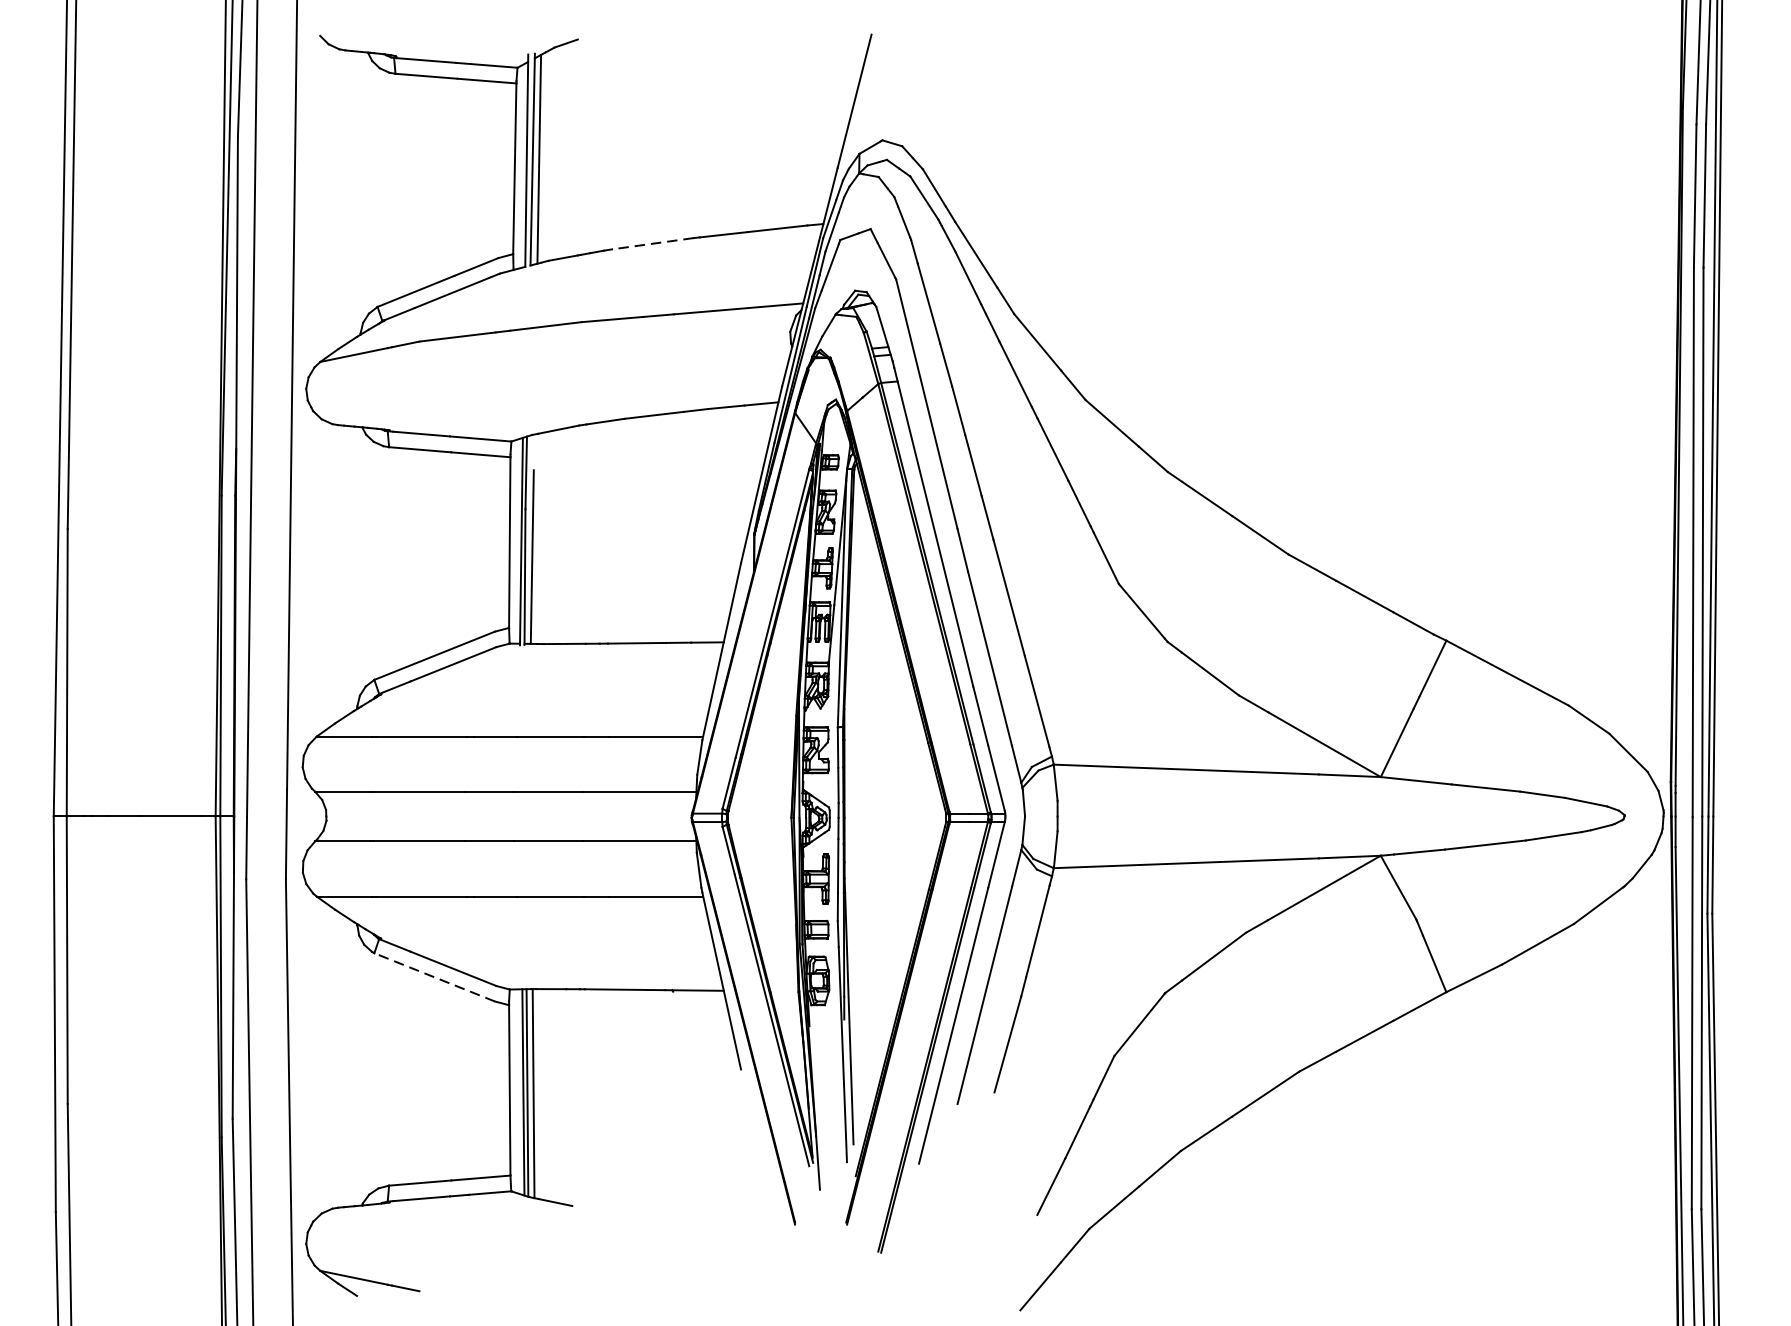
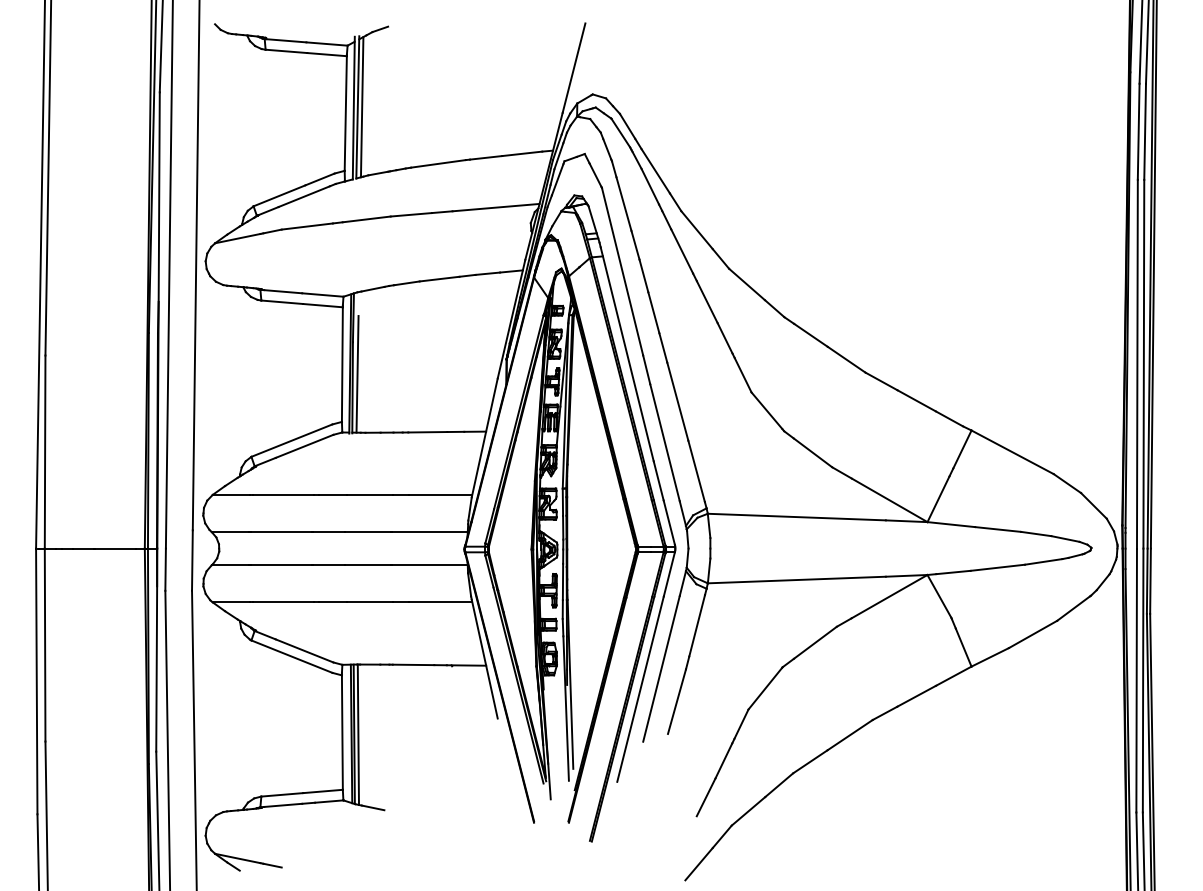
line: (652, 243) -> (438, 163), dashed -> solid
line: (434, 977) -> (291, 656), dashed -> solid

